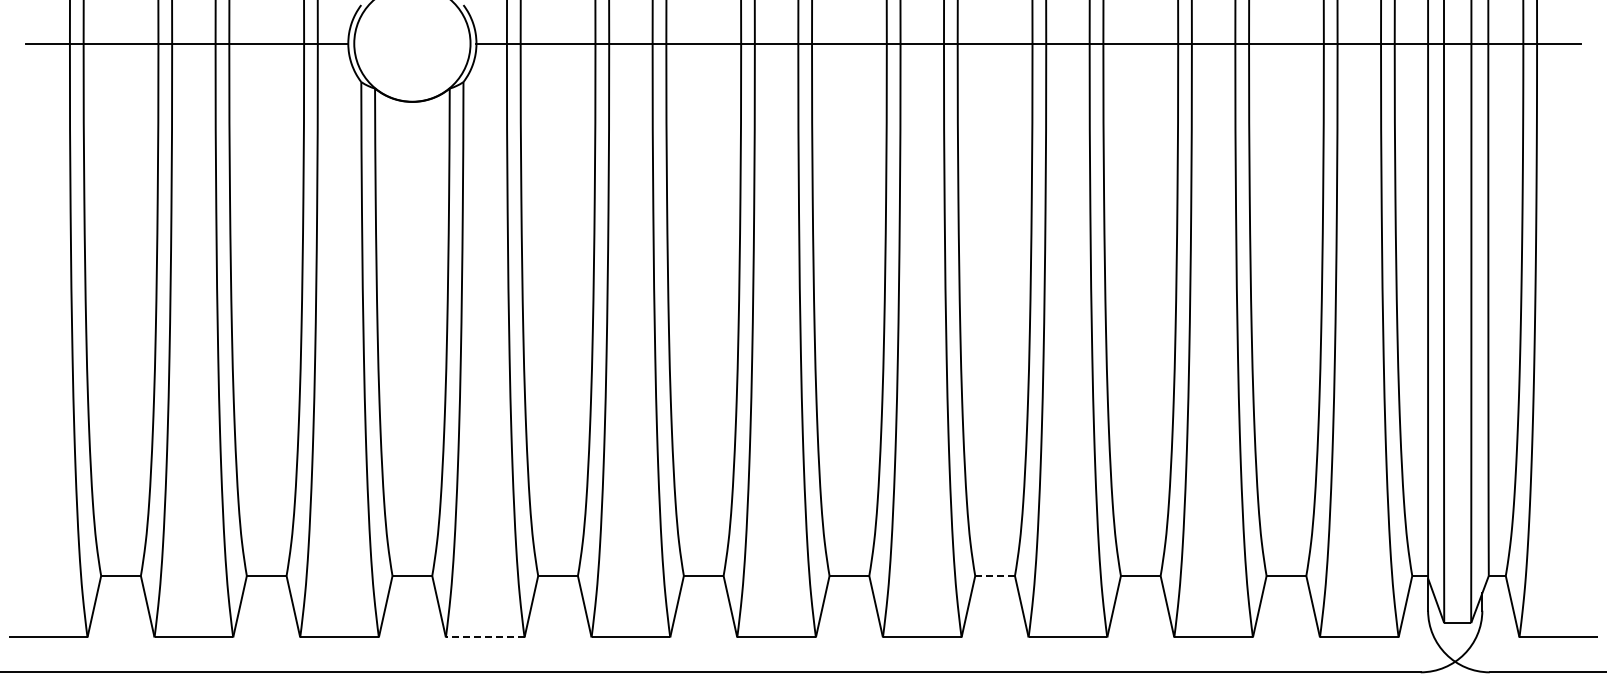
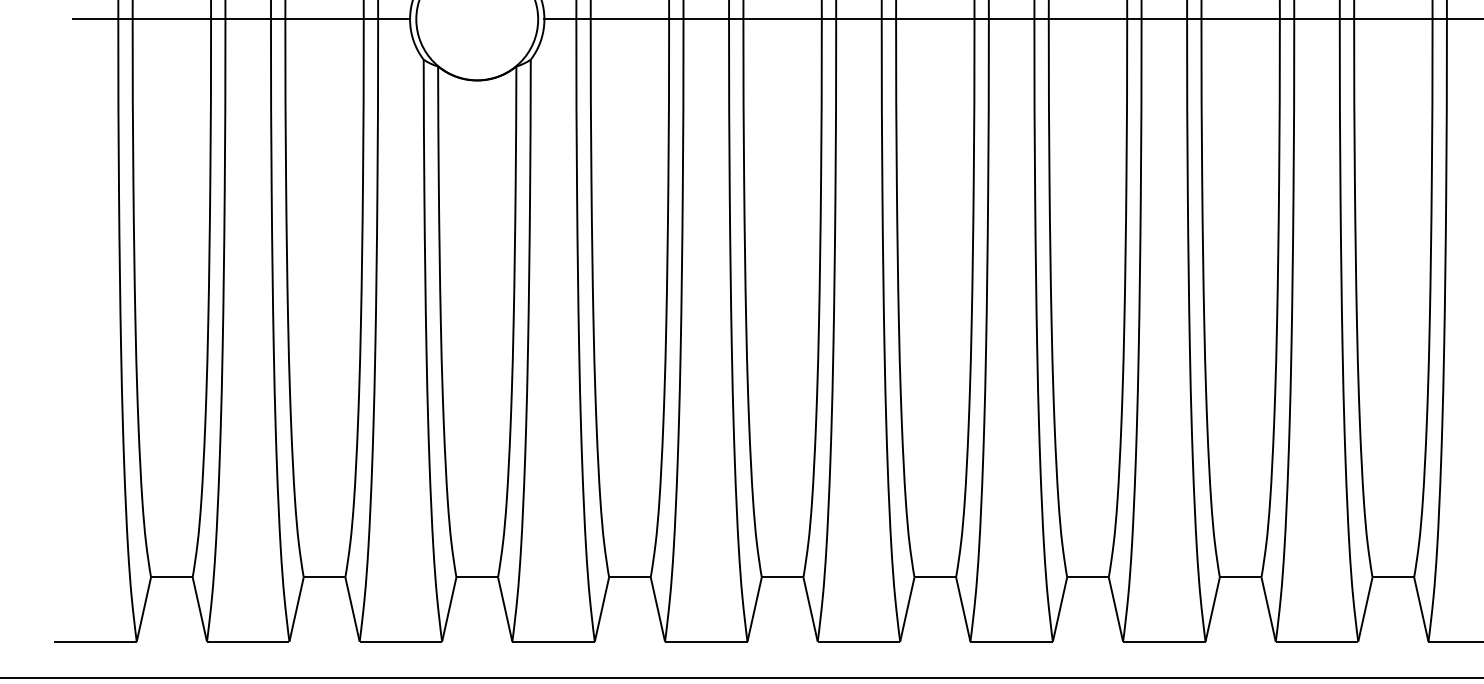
line: (995, 575) -> (1088, 576), dashed -> solid
line: (485, 637) -> (553, 641), dashed -> solid

